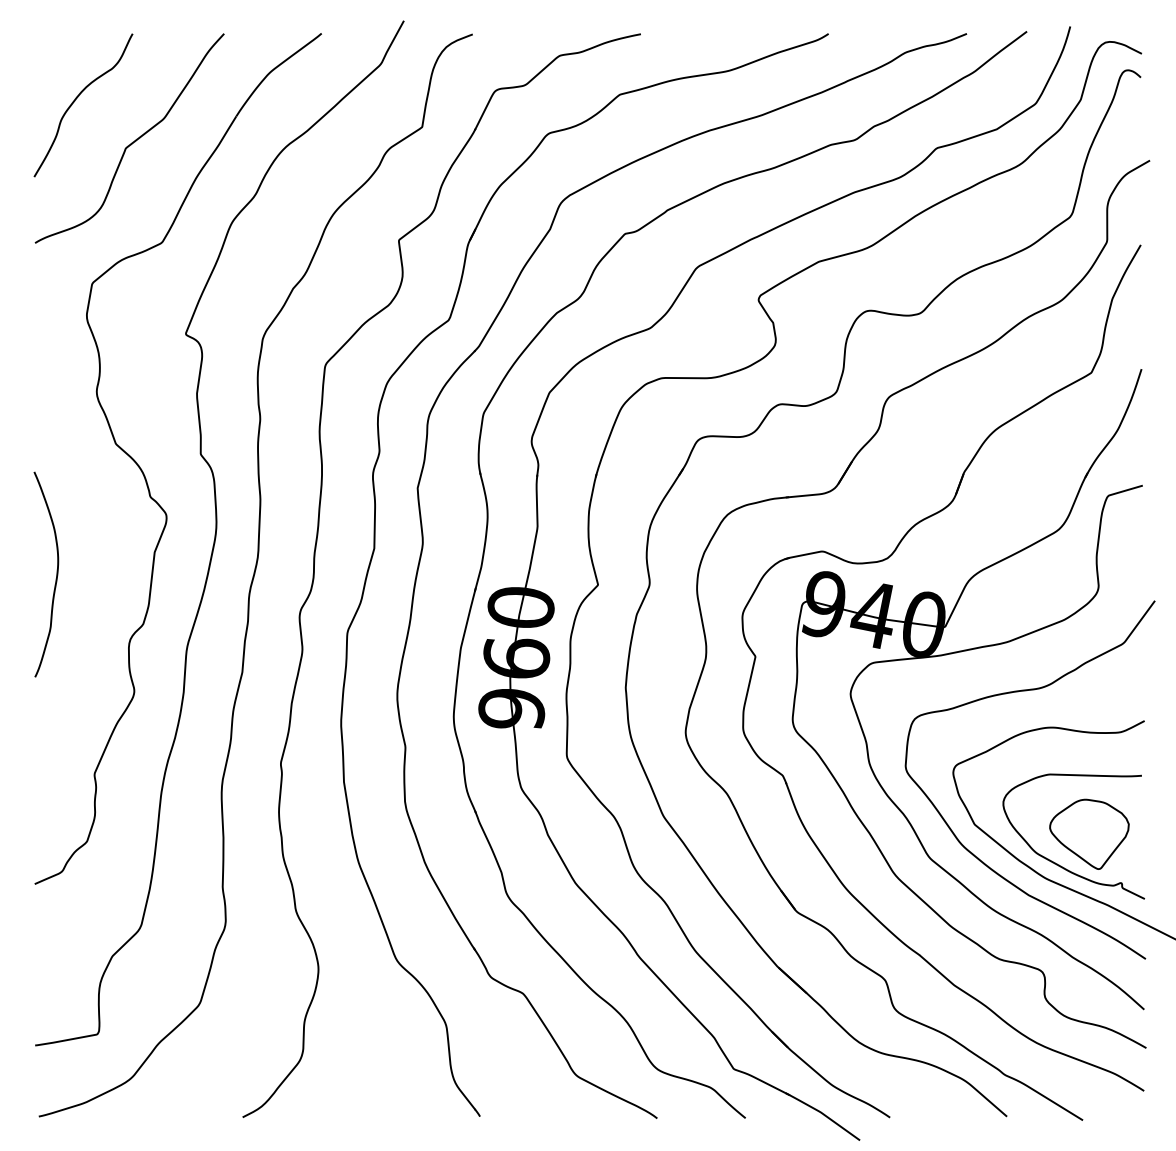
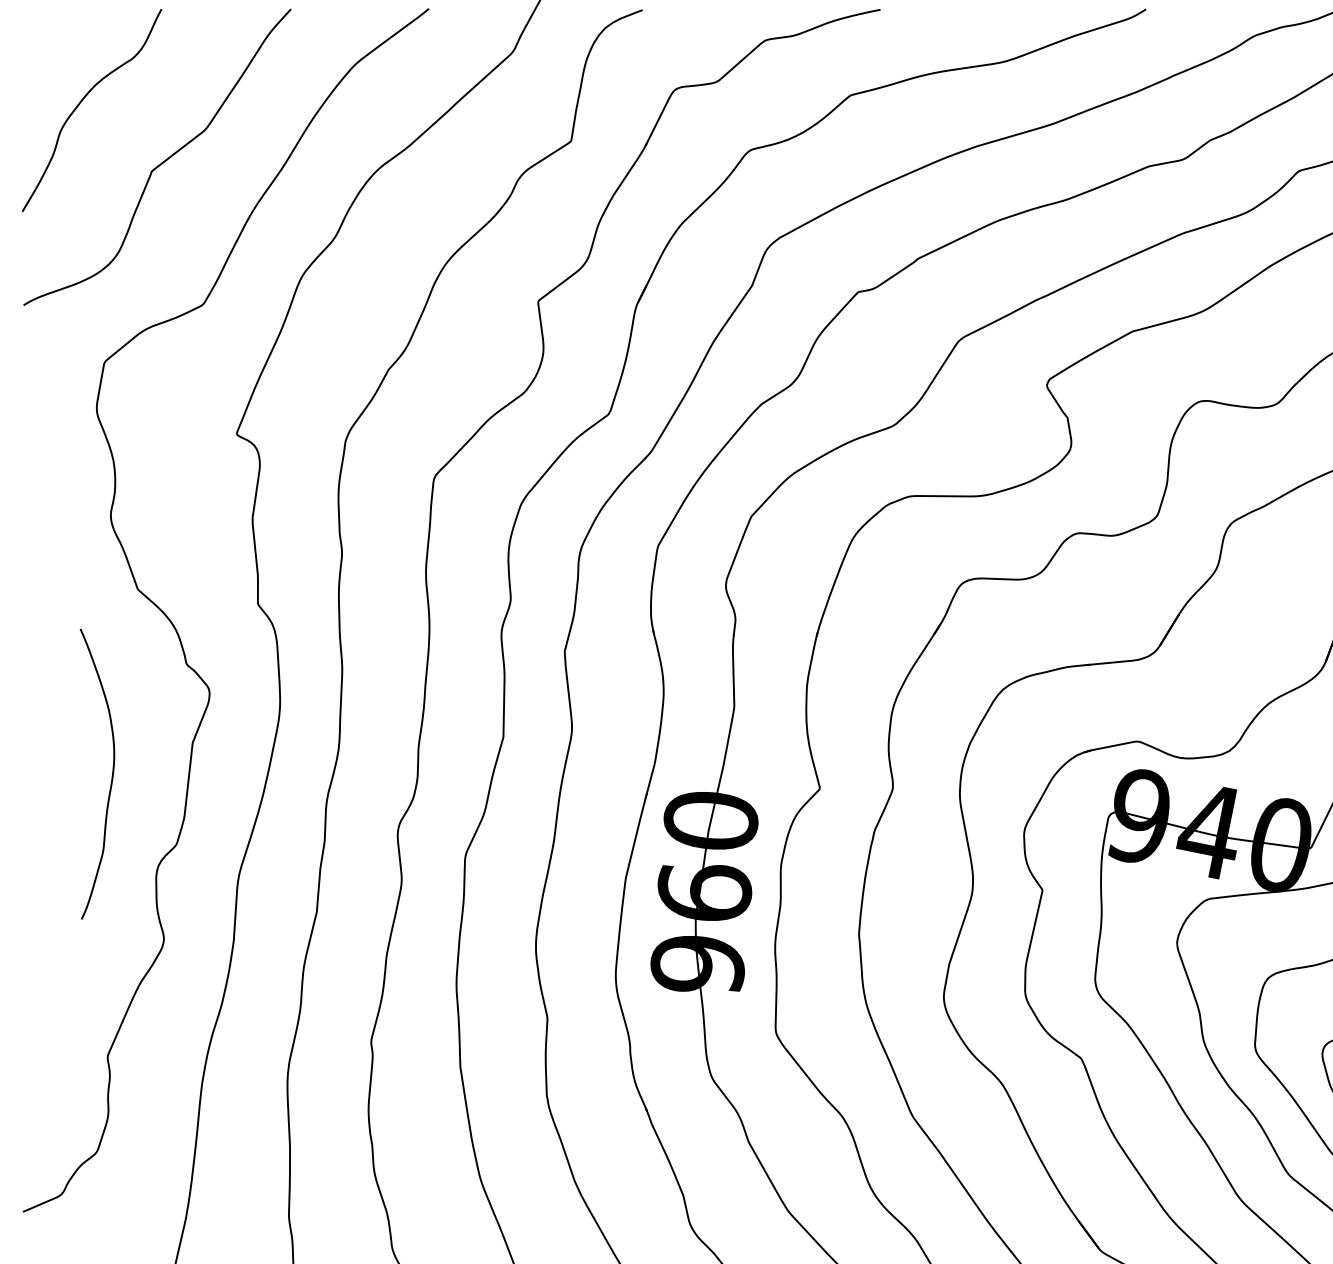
curve: (55, 578) -> (110, 779), moved

